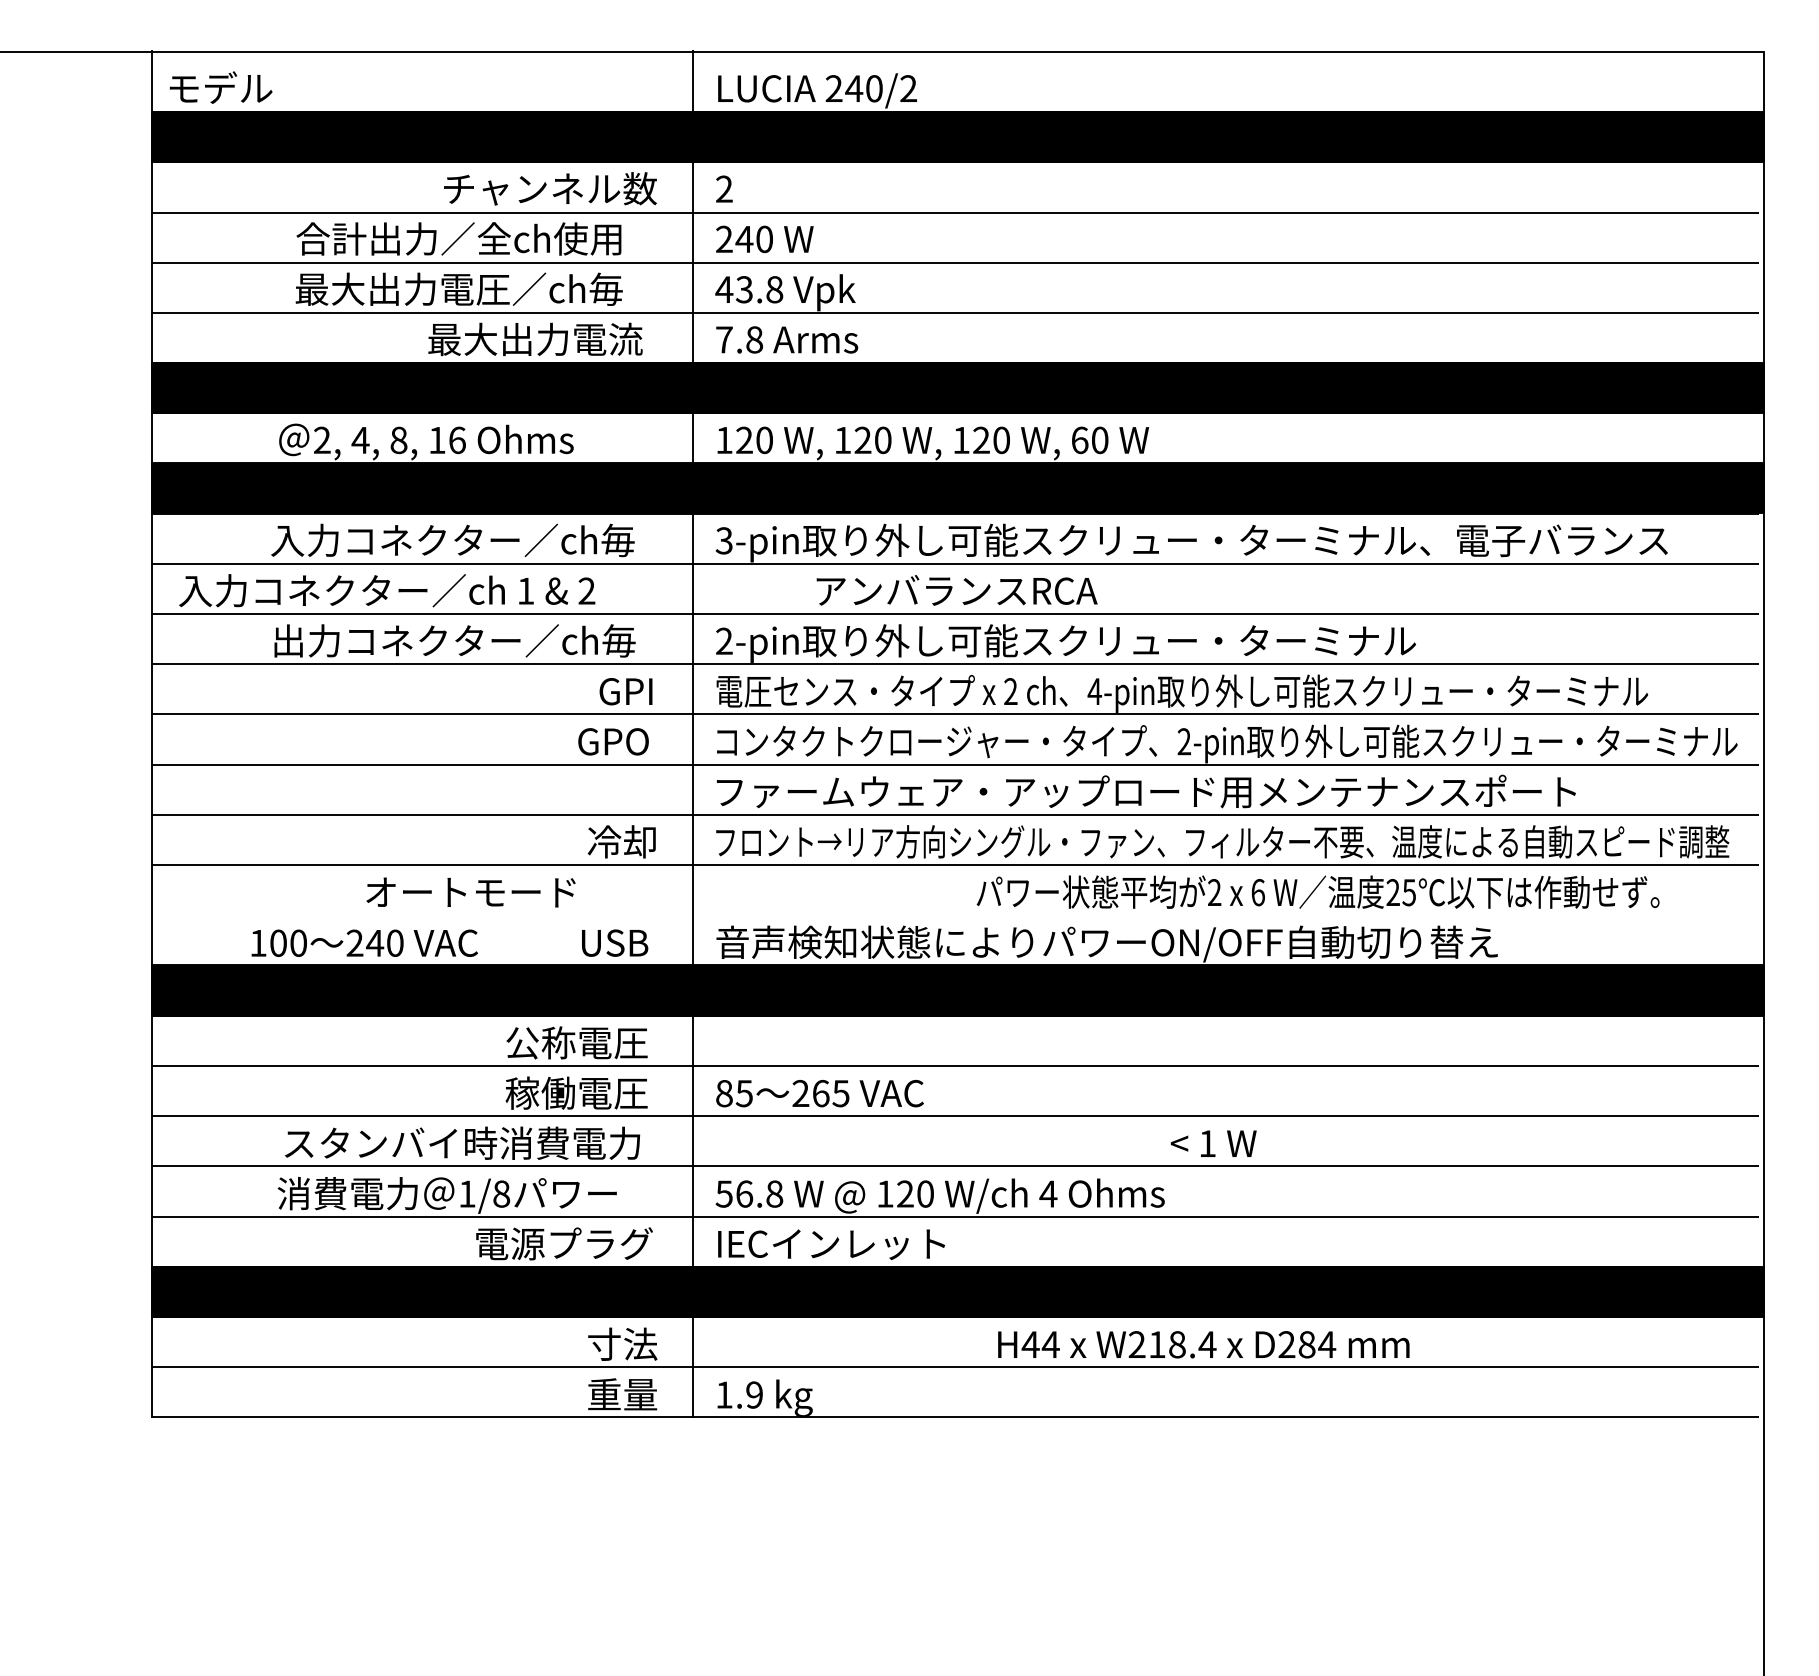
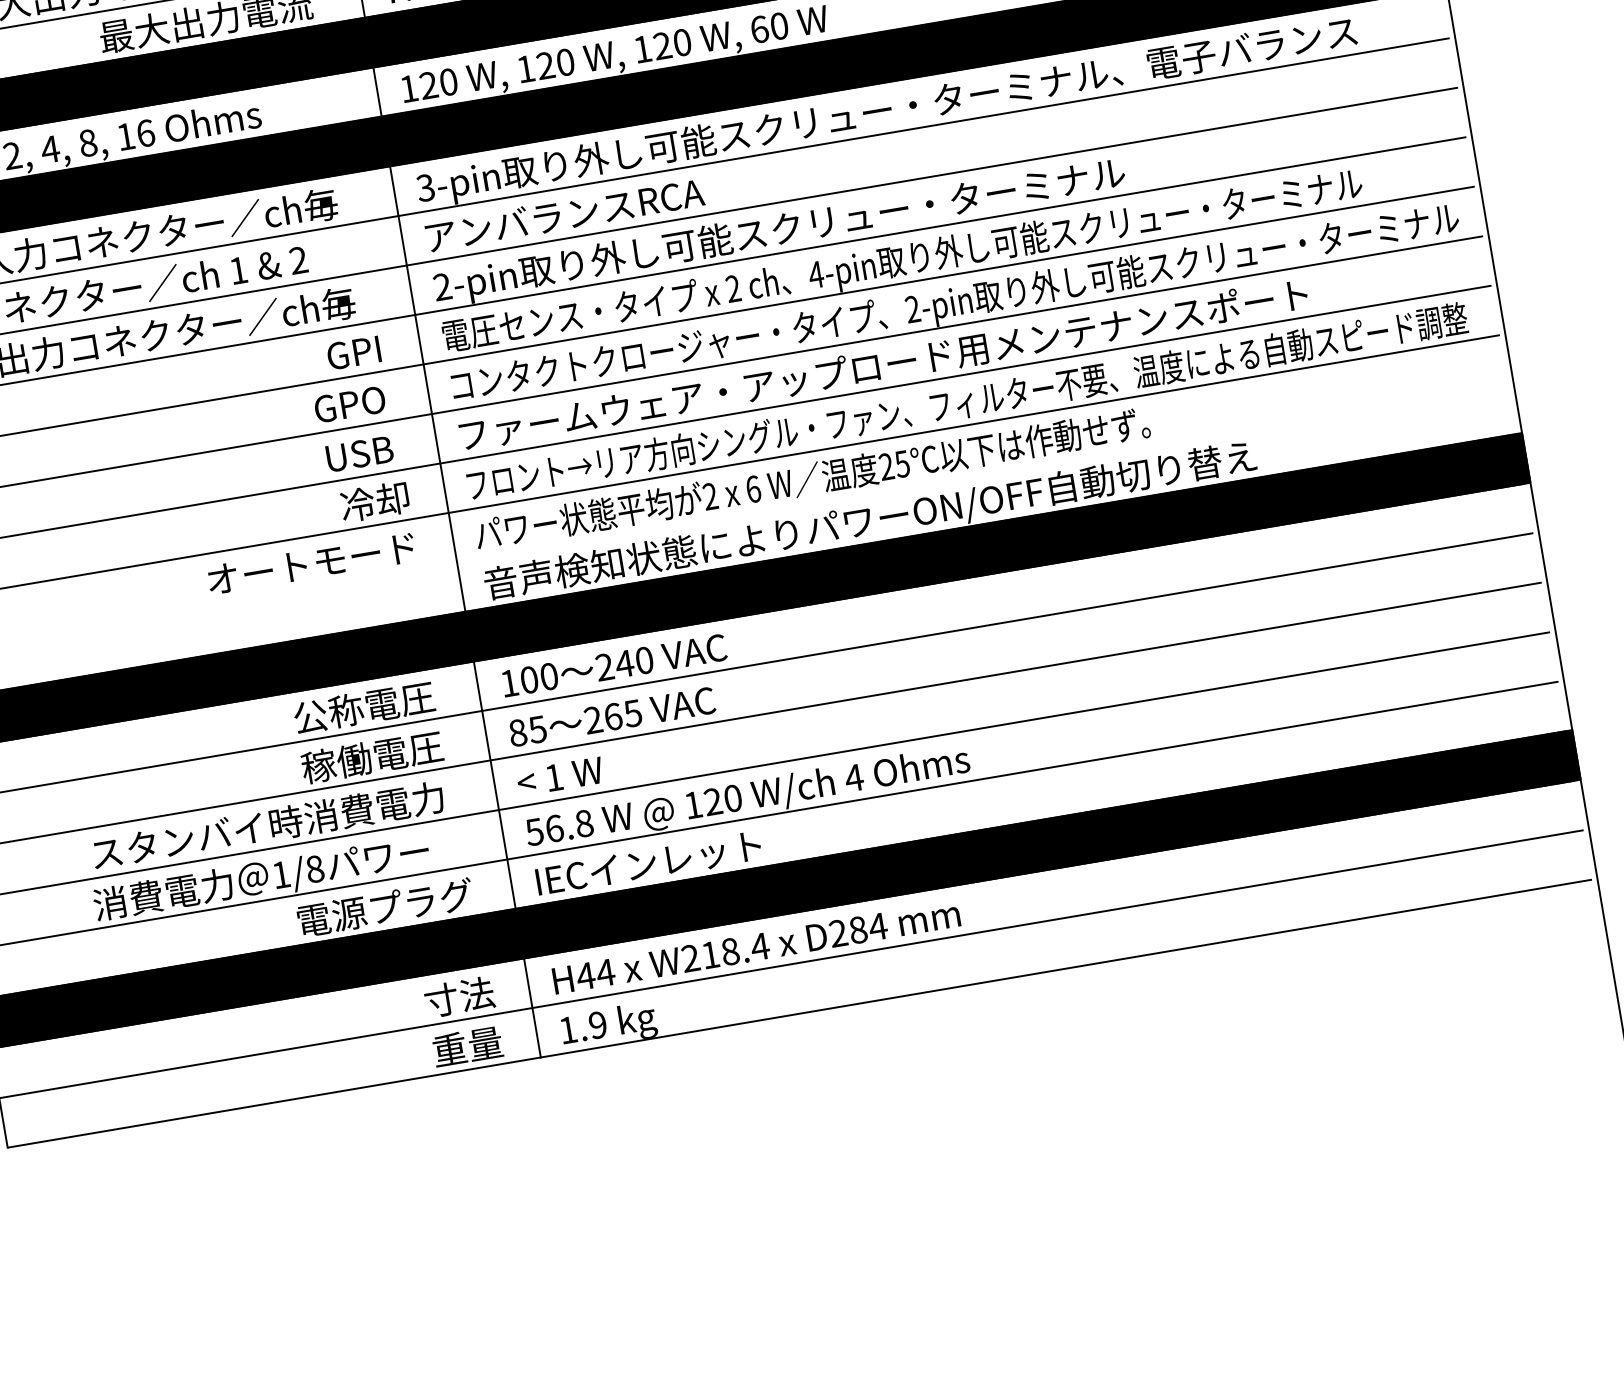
text: (956, 590) -> (564, 214), moved
text: (1317, 891) -> (811, 478), moved
text: (470, 892) -> (311, 564), moved
text: (364, 942) -> (614, 664), moved
text: (615, 942) -> (360, 453), moved
text: (1213, 1143) -> (559, 776), moved
text: (1203, 1344) -> (756, 947), moved

